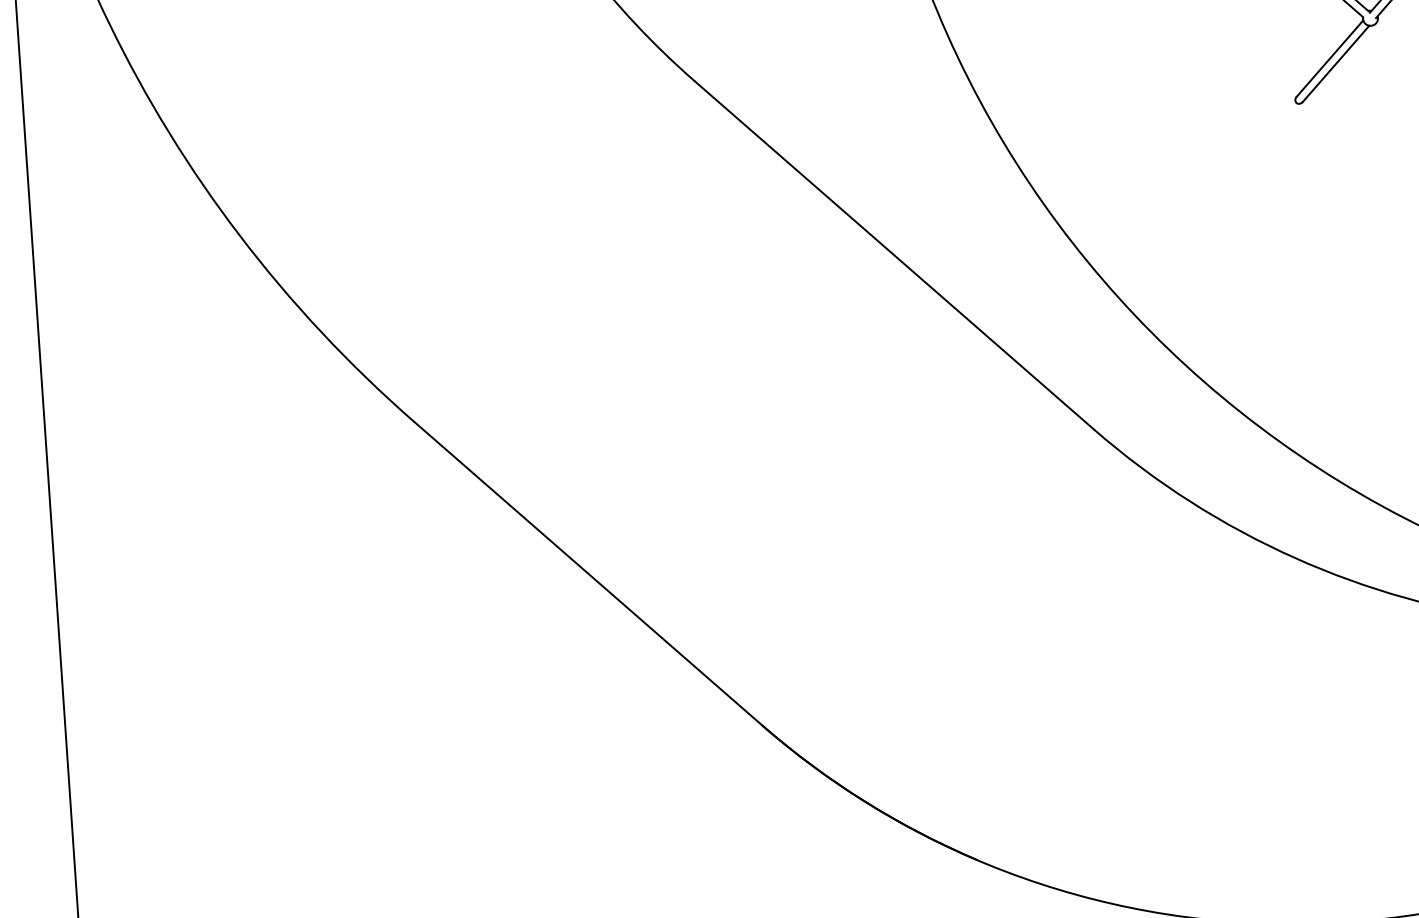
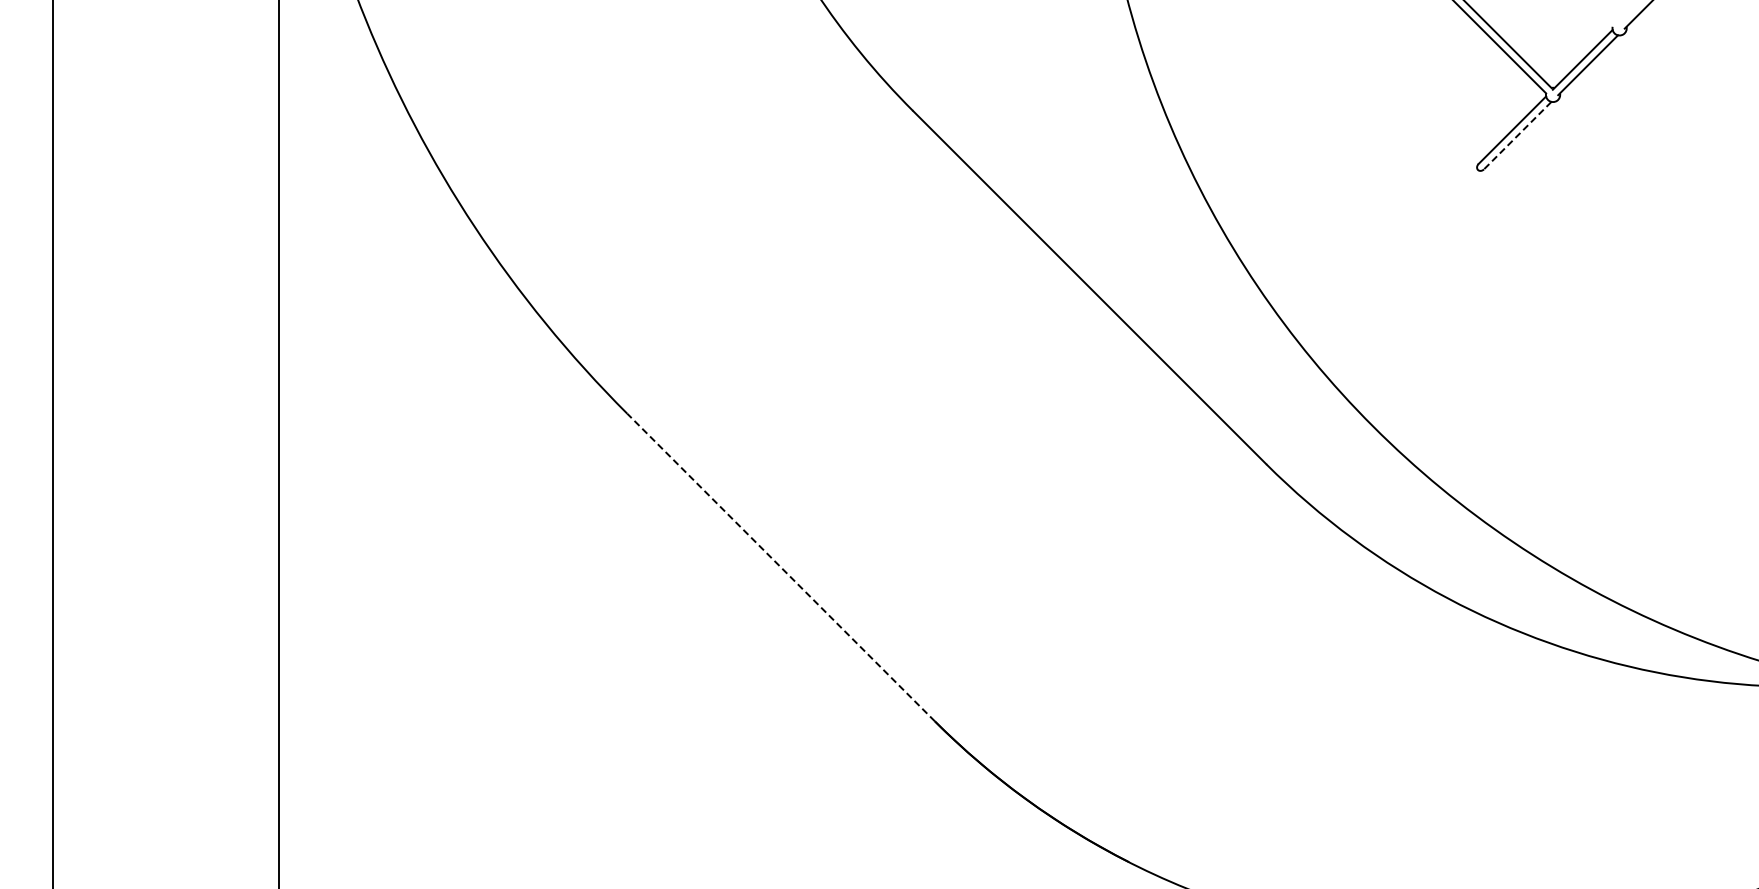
line: (1335, 63) -> (1517, 135), solid -> dashed
line: (588, 573) -> (781, 567), solid -> dashed

